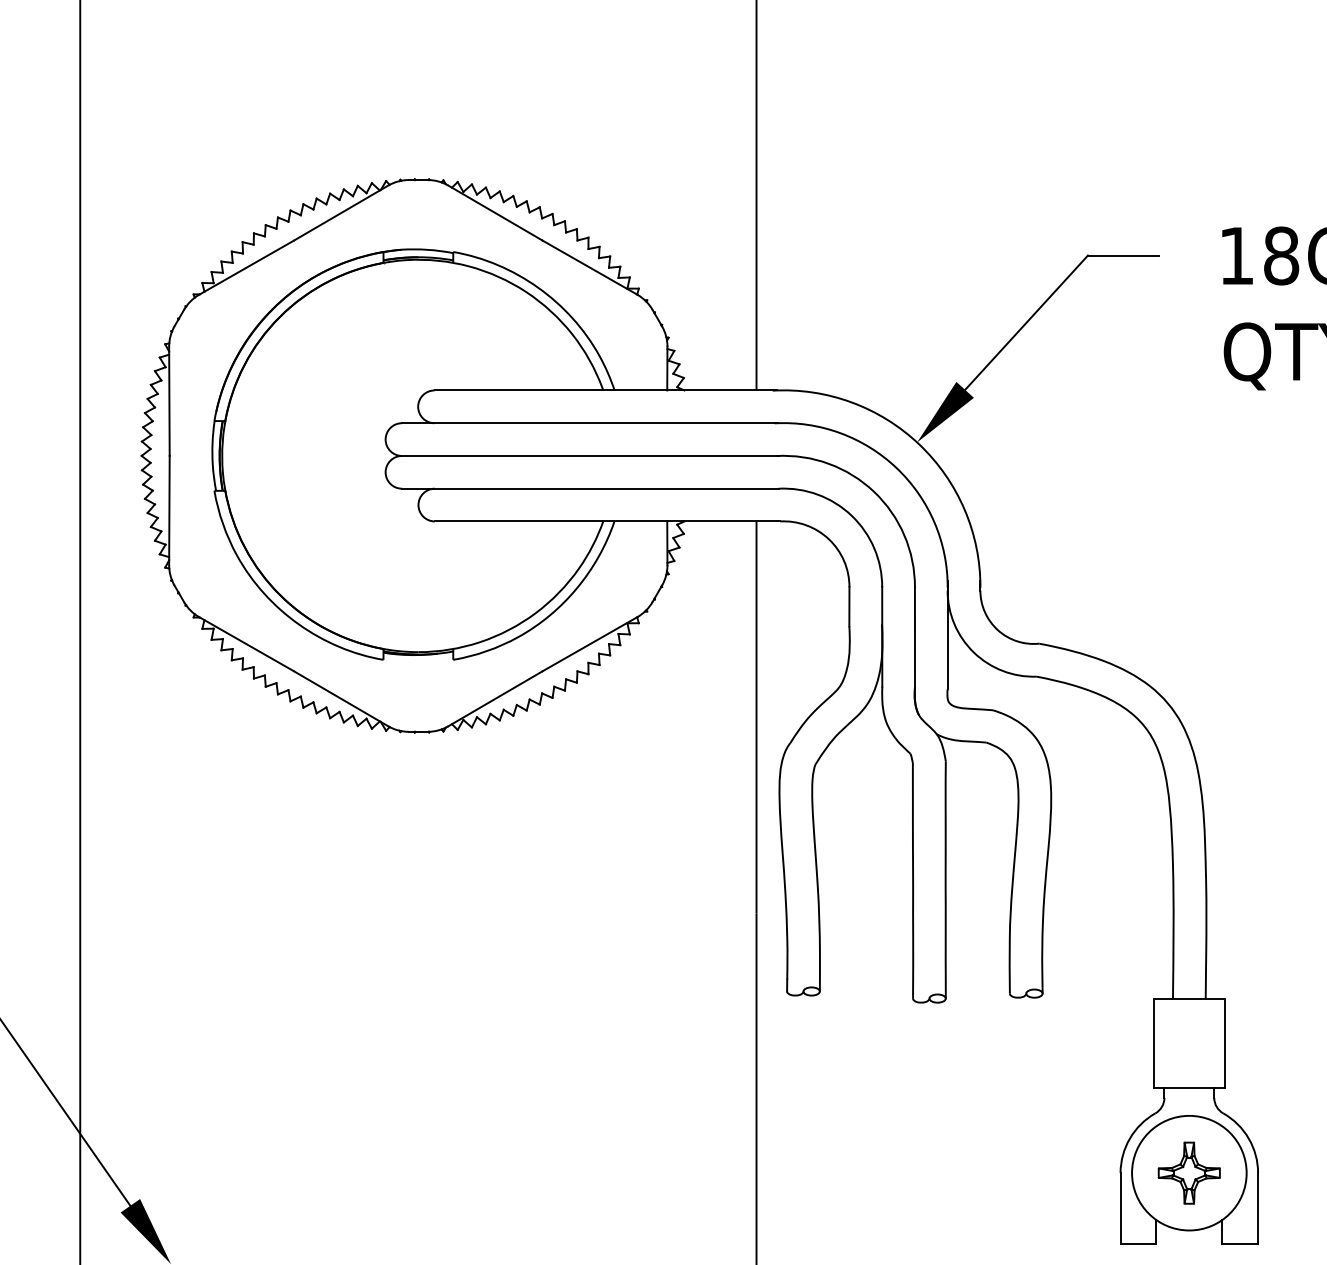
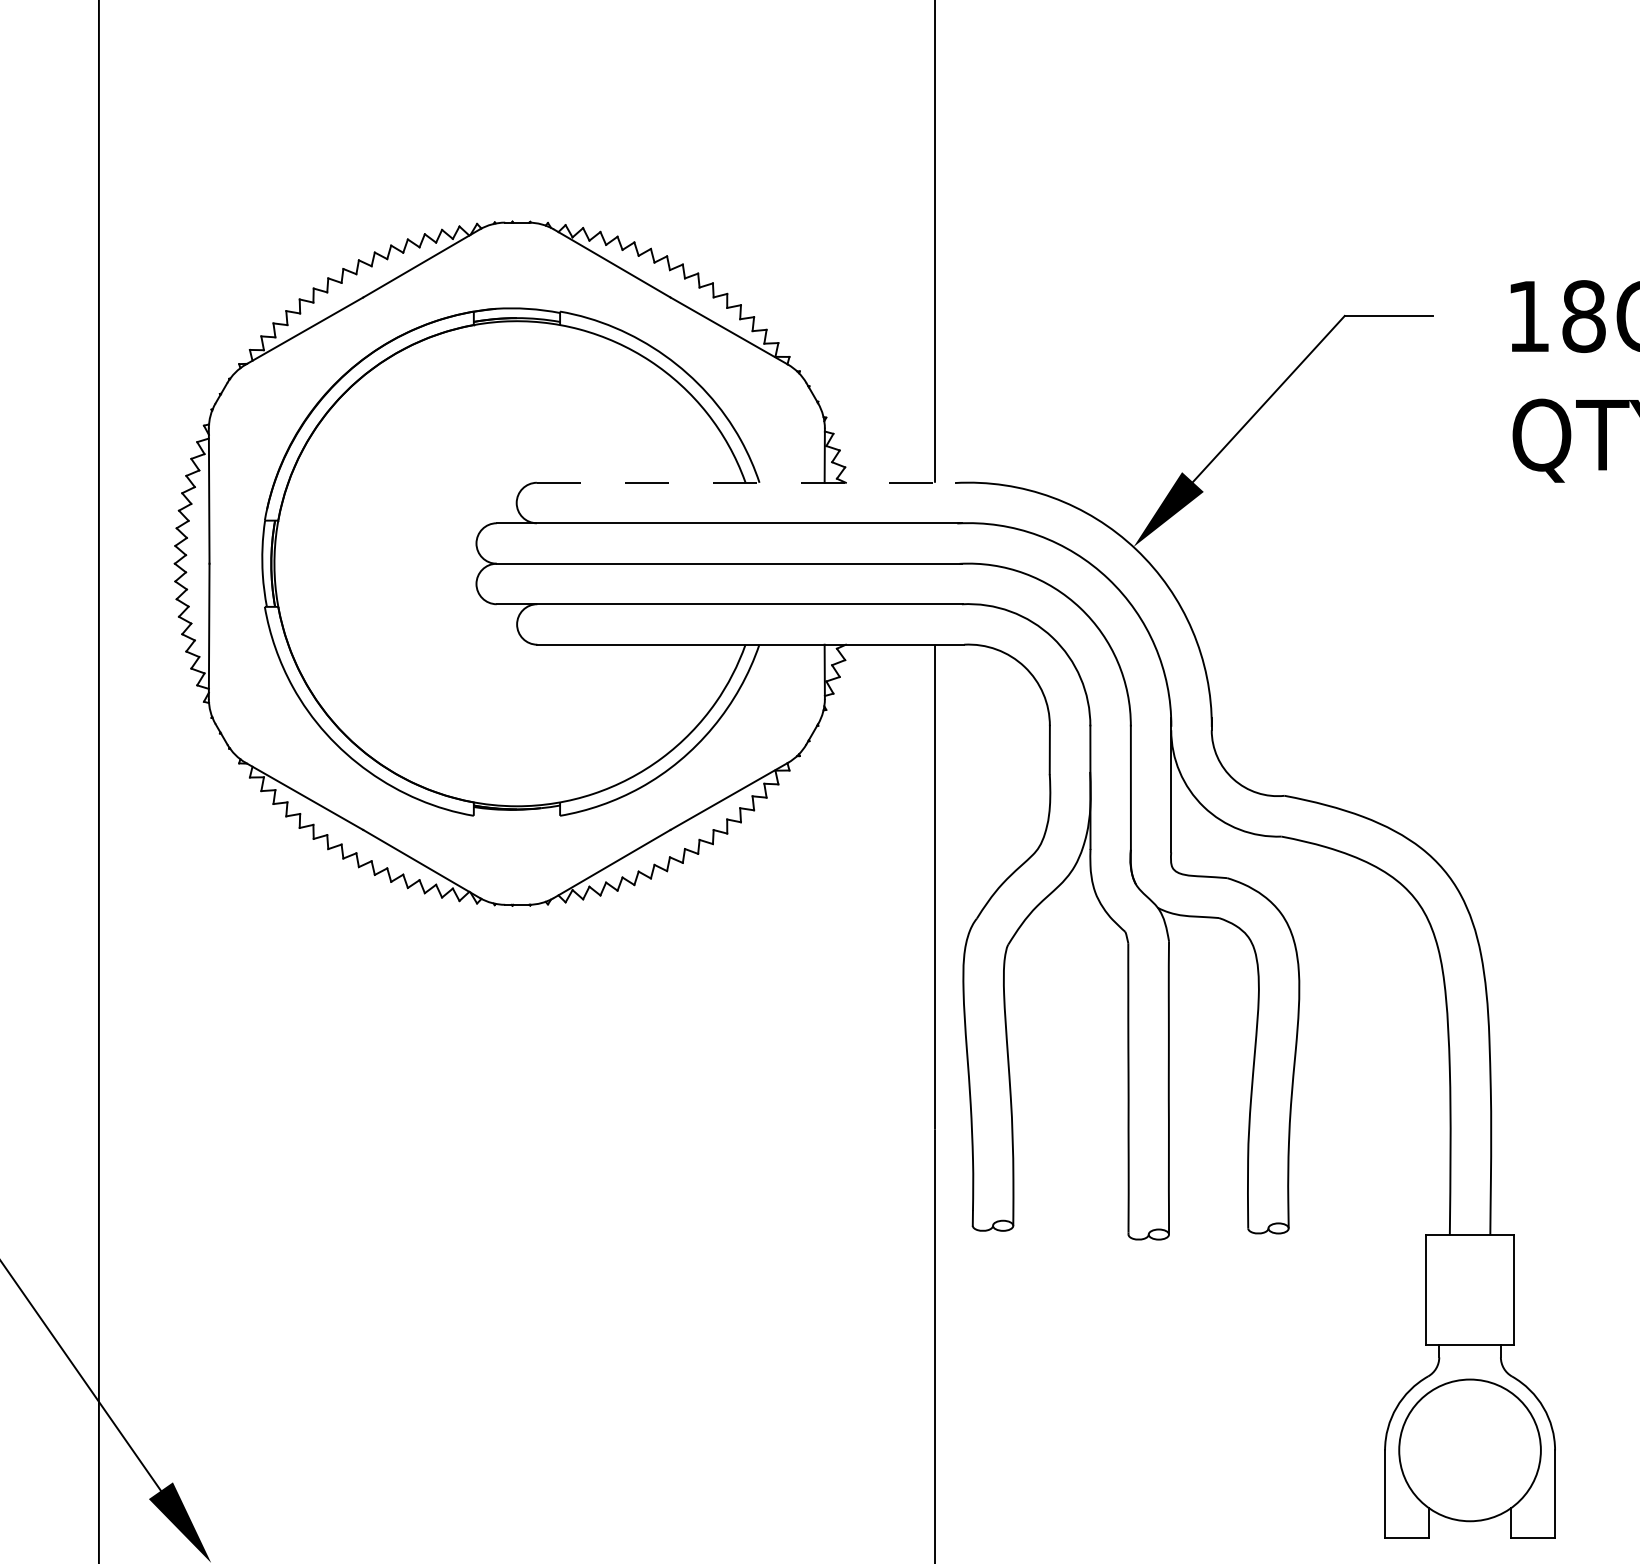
line: (605, 390) -> (748, 482), solid -> dashed
part: (1188, 1173) -> (1469, 1450), removed

